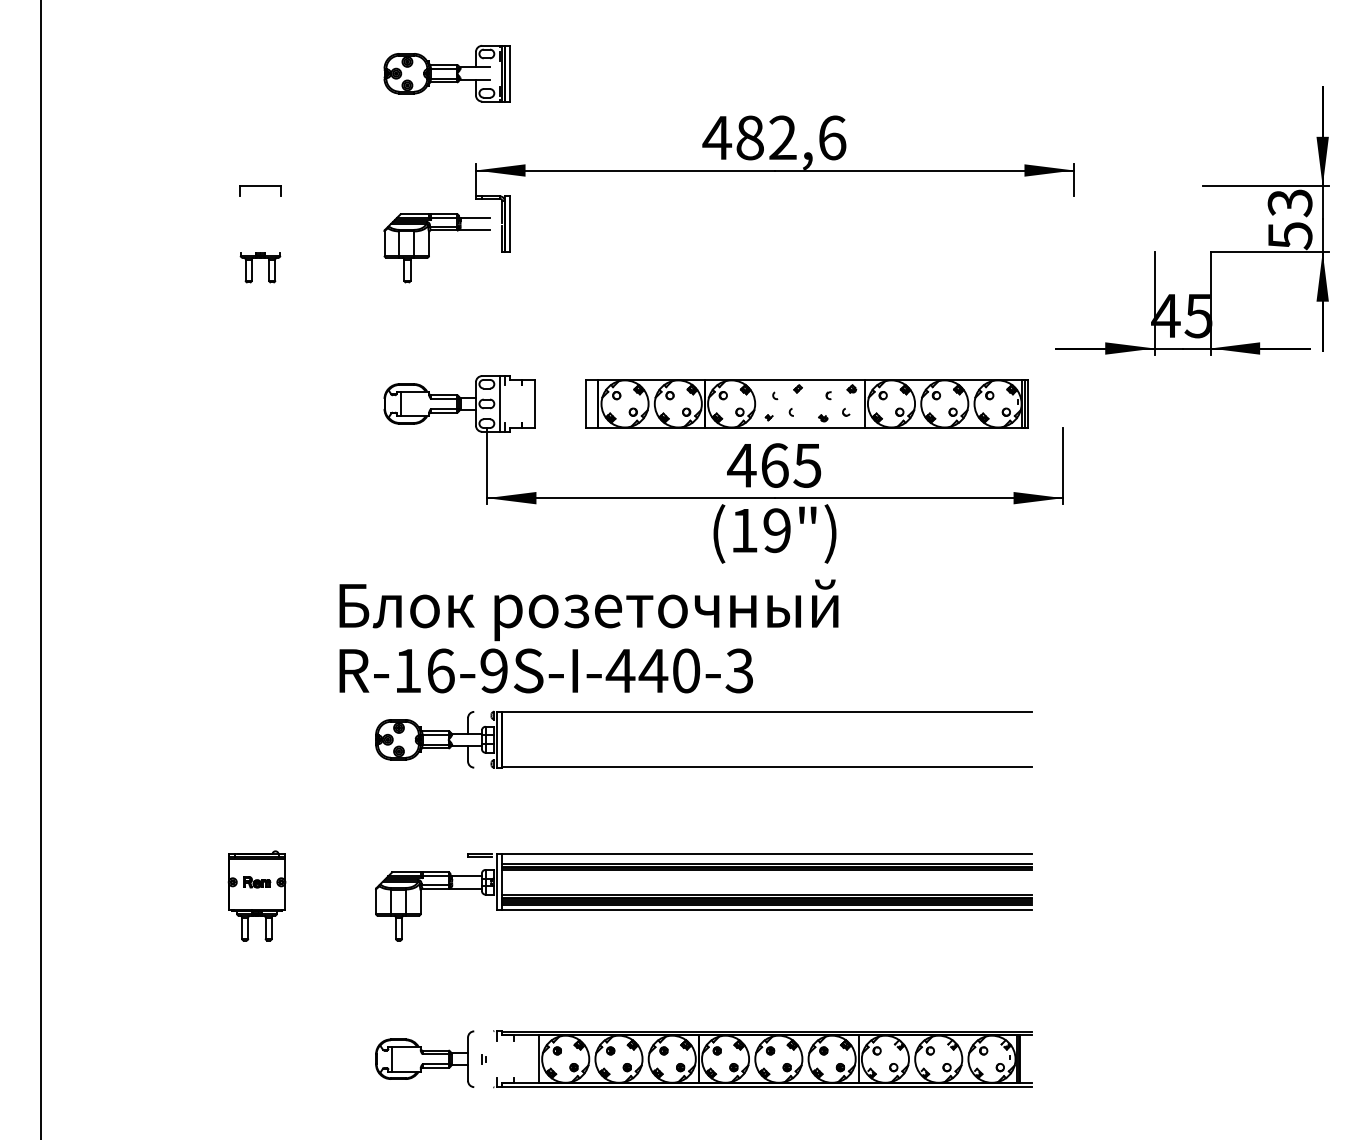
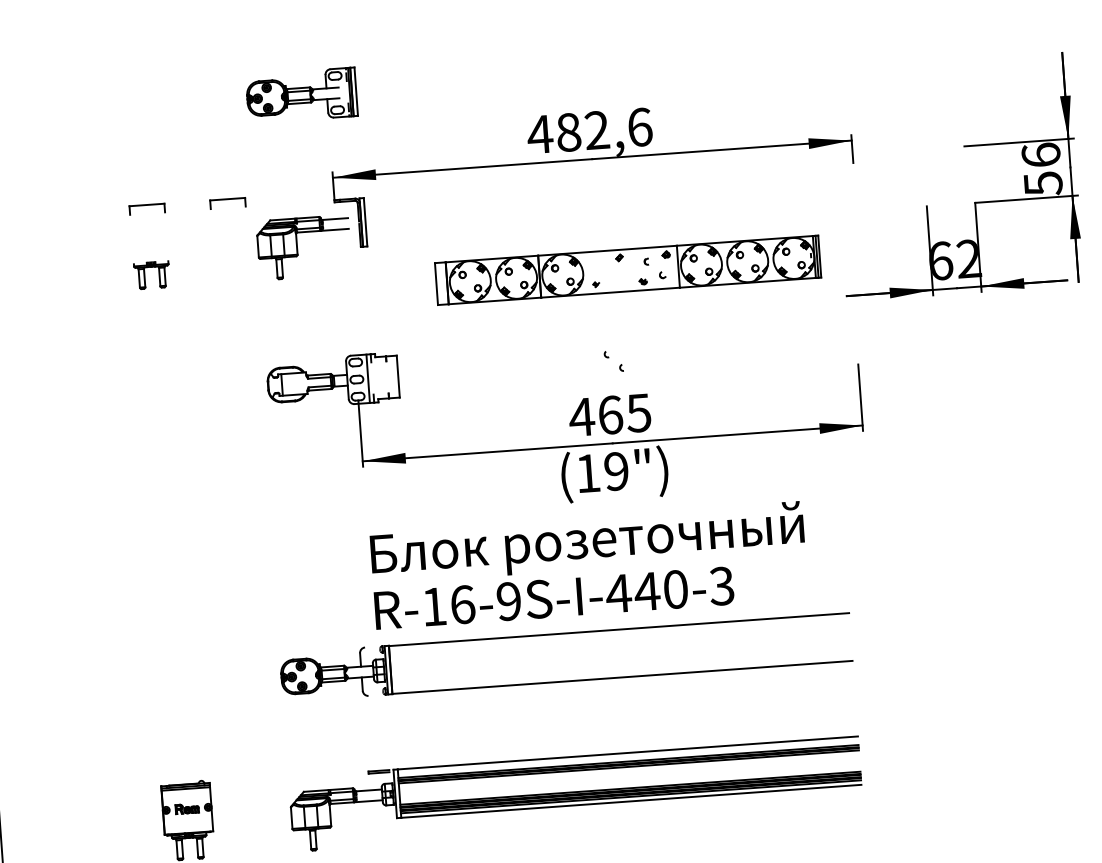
part: (353, 190) -> (227, 202), added
text: (1289, 203) -> (1040, 155), 53 -> 56
text: (1181, 315) -> (953, 259), 45 -> 62
part: (806, 403) -> (627, 269), moved
text: (588, 636) -> (588, 565), moved

